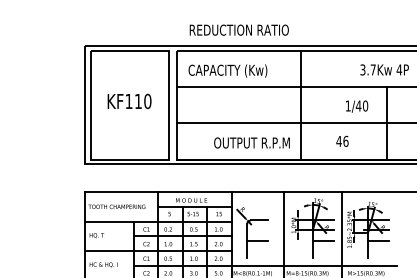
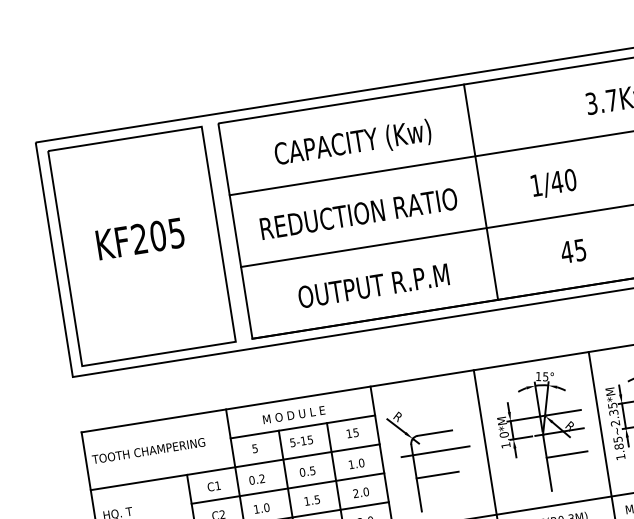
text: (238, 29) -> (357, 212), moved
text: (227, 70) -> (352, 142), moved
text: (138, 101) -> (158, 236), KF110 -> KF205
text: (357, 106) -> (554, 183), moved
text: (345, 140) -> (579, 248), 46 -> 45
text: (251, 142) -> (372, 285), moved
line: (258, 229) -> (435, 451), added

